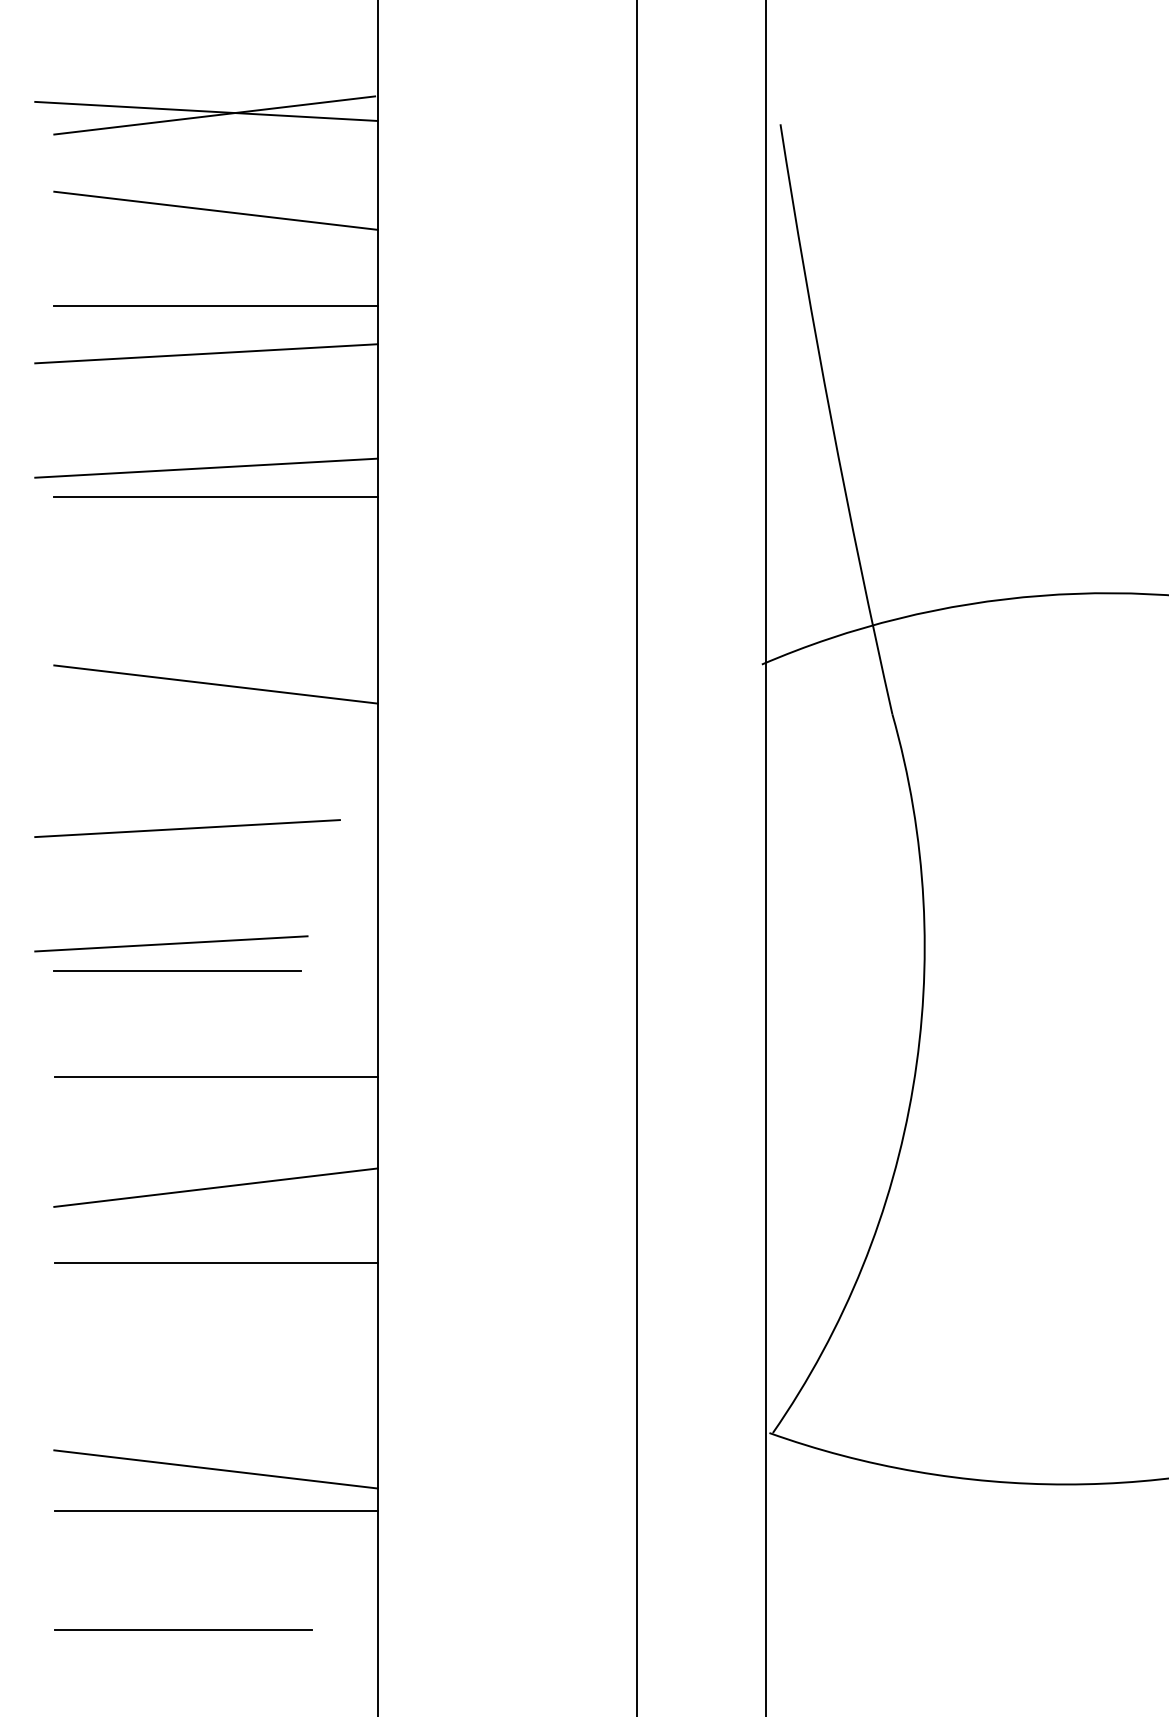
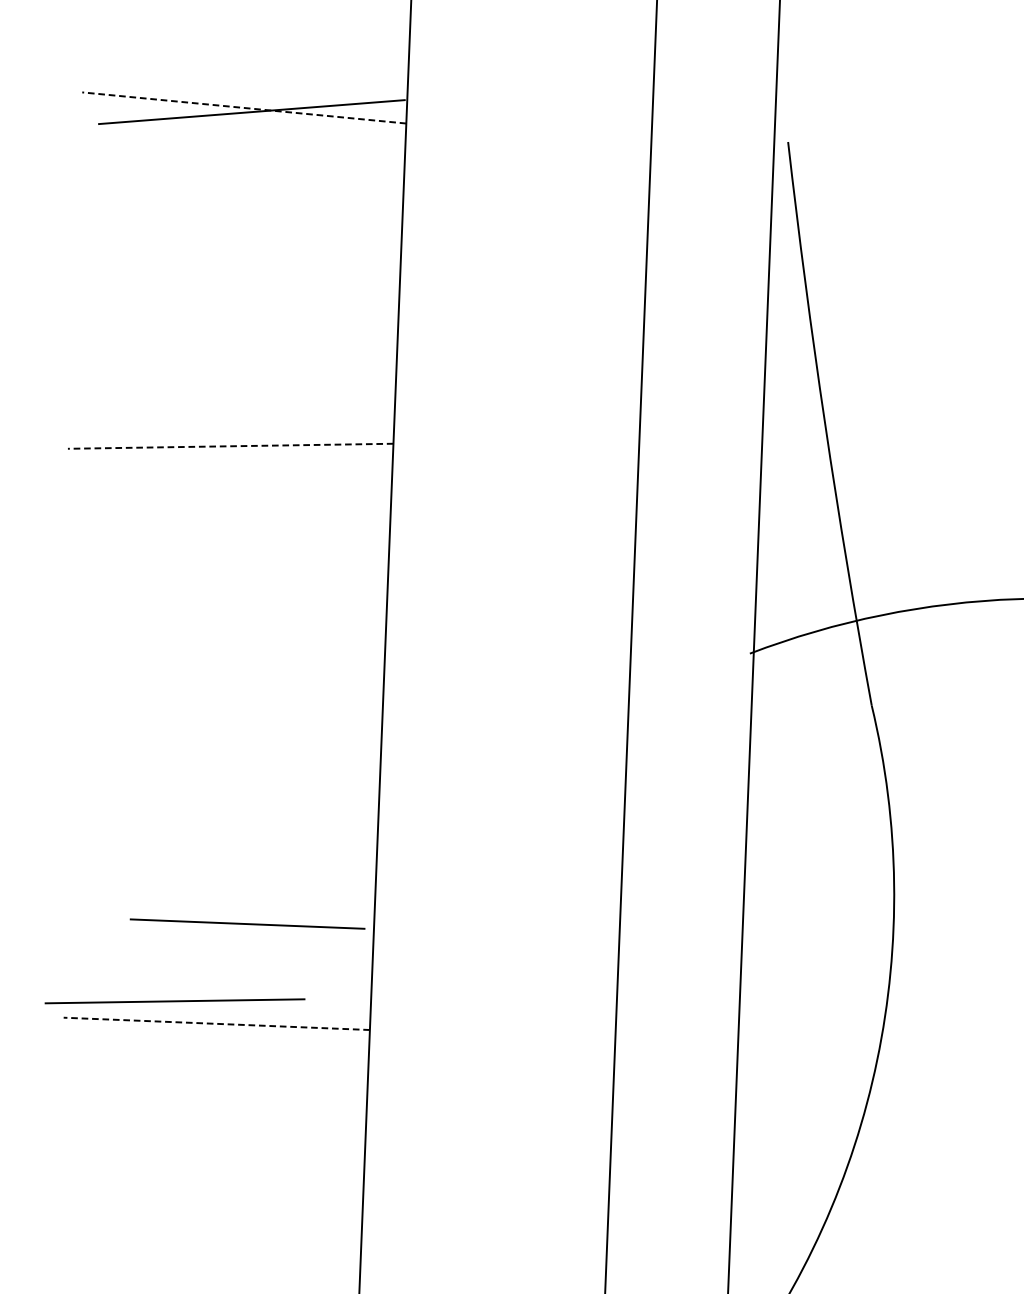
line: (206, 111) -> (244, 108), solid -> dashed
line: (215, 210) -> (249, 202), removed
line: (215, 306) -> (245, 293), removed
line: (206, 353) -> (235, 337), removed
line: (206, 468) -> (230, 446), solid -> dashed
line: (215, 496) -> (238, 473), removed
line: (215, 684) -> (230, 651), removed
line: (187, 828) -> (198, 787), removed
line: (171, 943) -> (175, 1000), moved
line: (177, 970) -> (247, 924), moved
line: (215, 1076) -> (216, 1023), solid -> dashed
line: (215, 1187) -> (211, 1128), removed
line: (215, 1263) -> (208, 1200), removed

